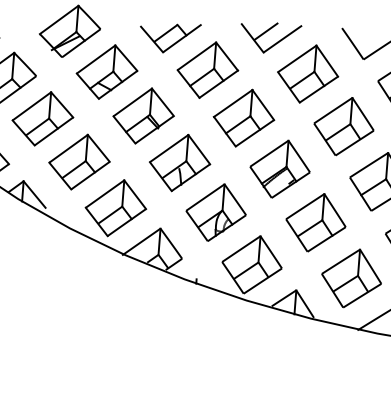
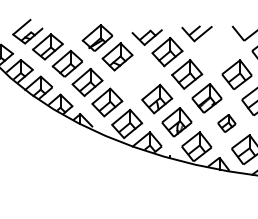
part: (308, 72) -> (217, 49), removed
part: (143, 116) -> (137, 77), removed
part: (315, 222) -> (226, 123), size x0.6

